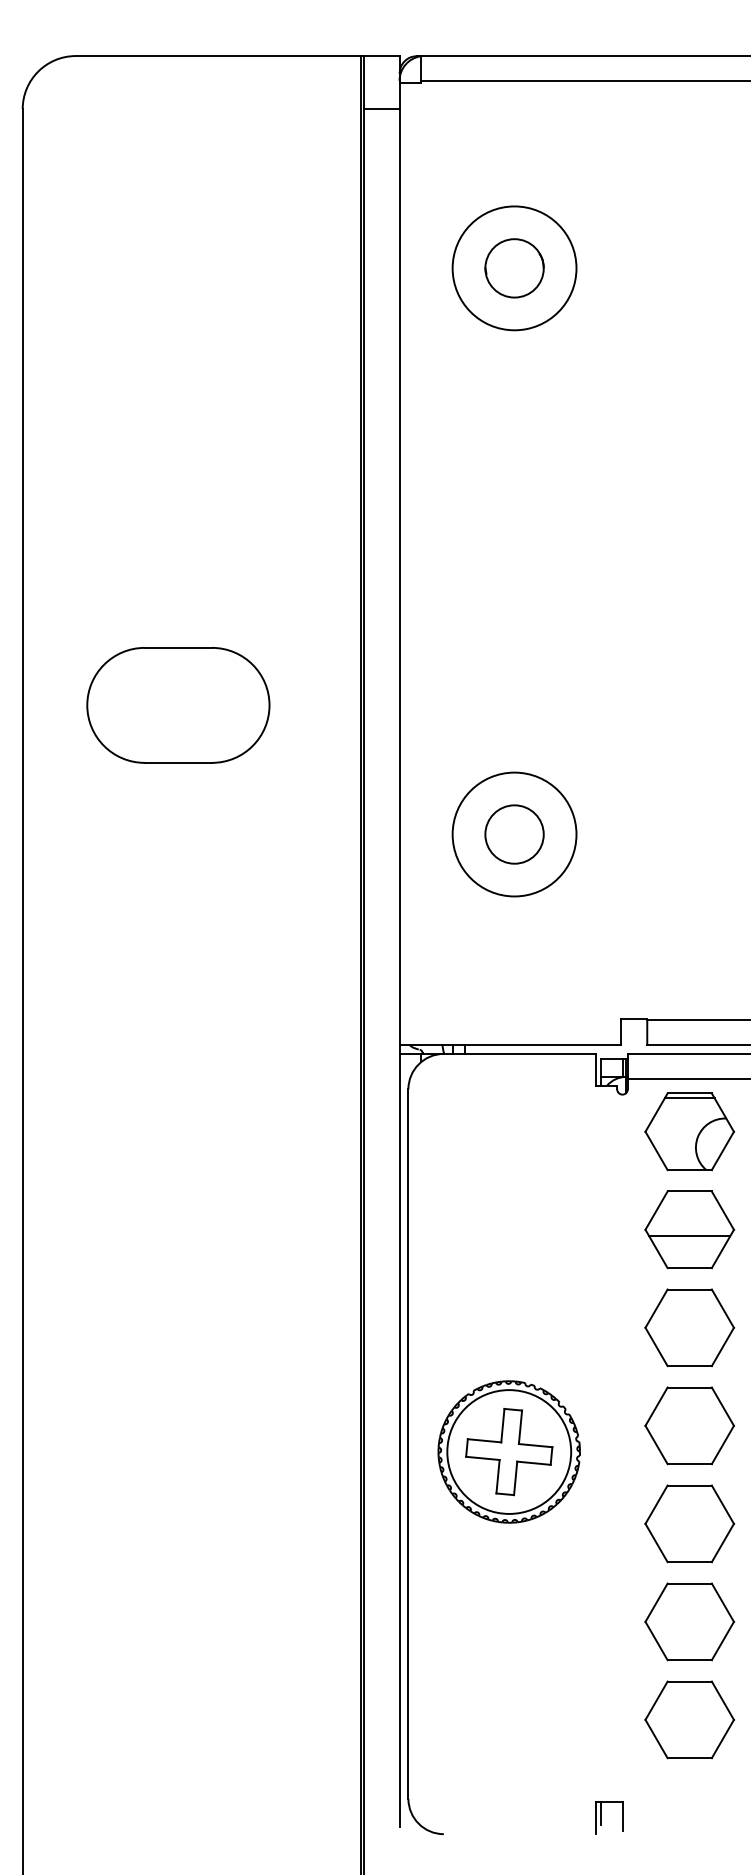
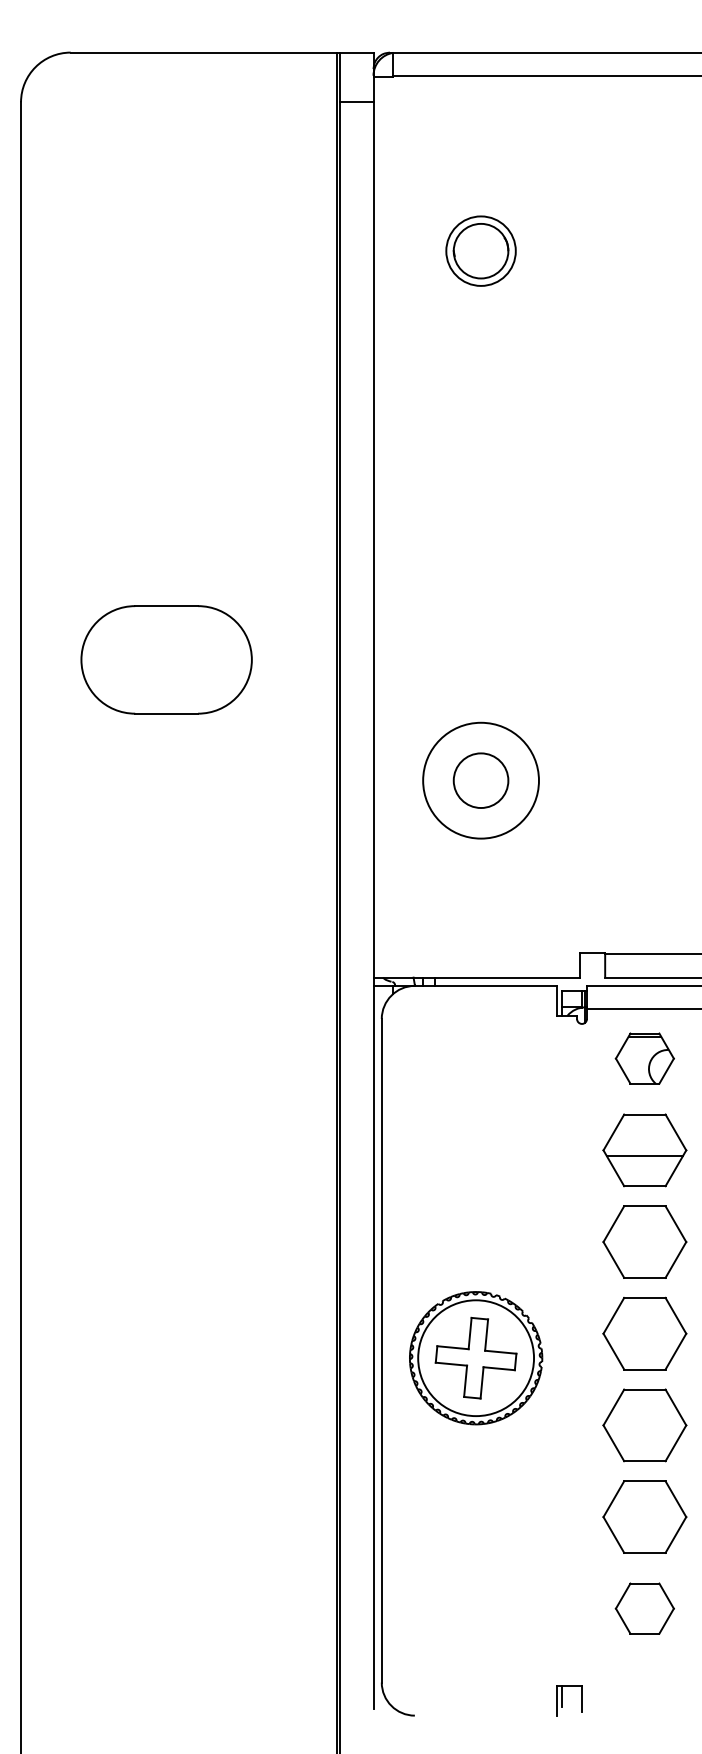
circle: (513, 268) -> (480, 251), size x0.6
part: (689, 1131) -> (644, 1058), size x0.7
part: (689, 1719) -> (644, 1608), size x0.7

